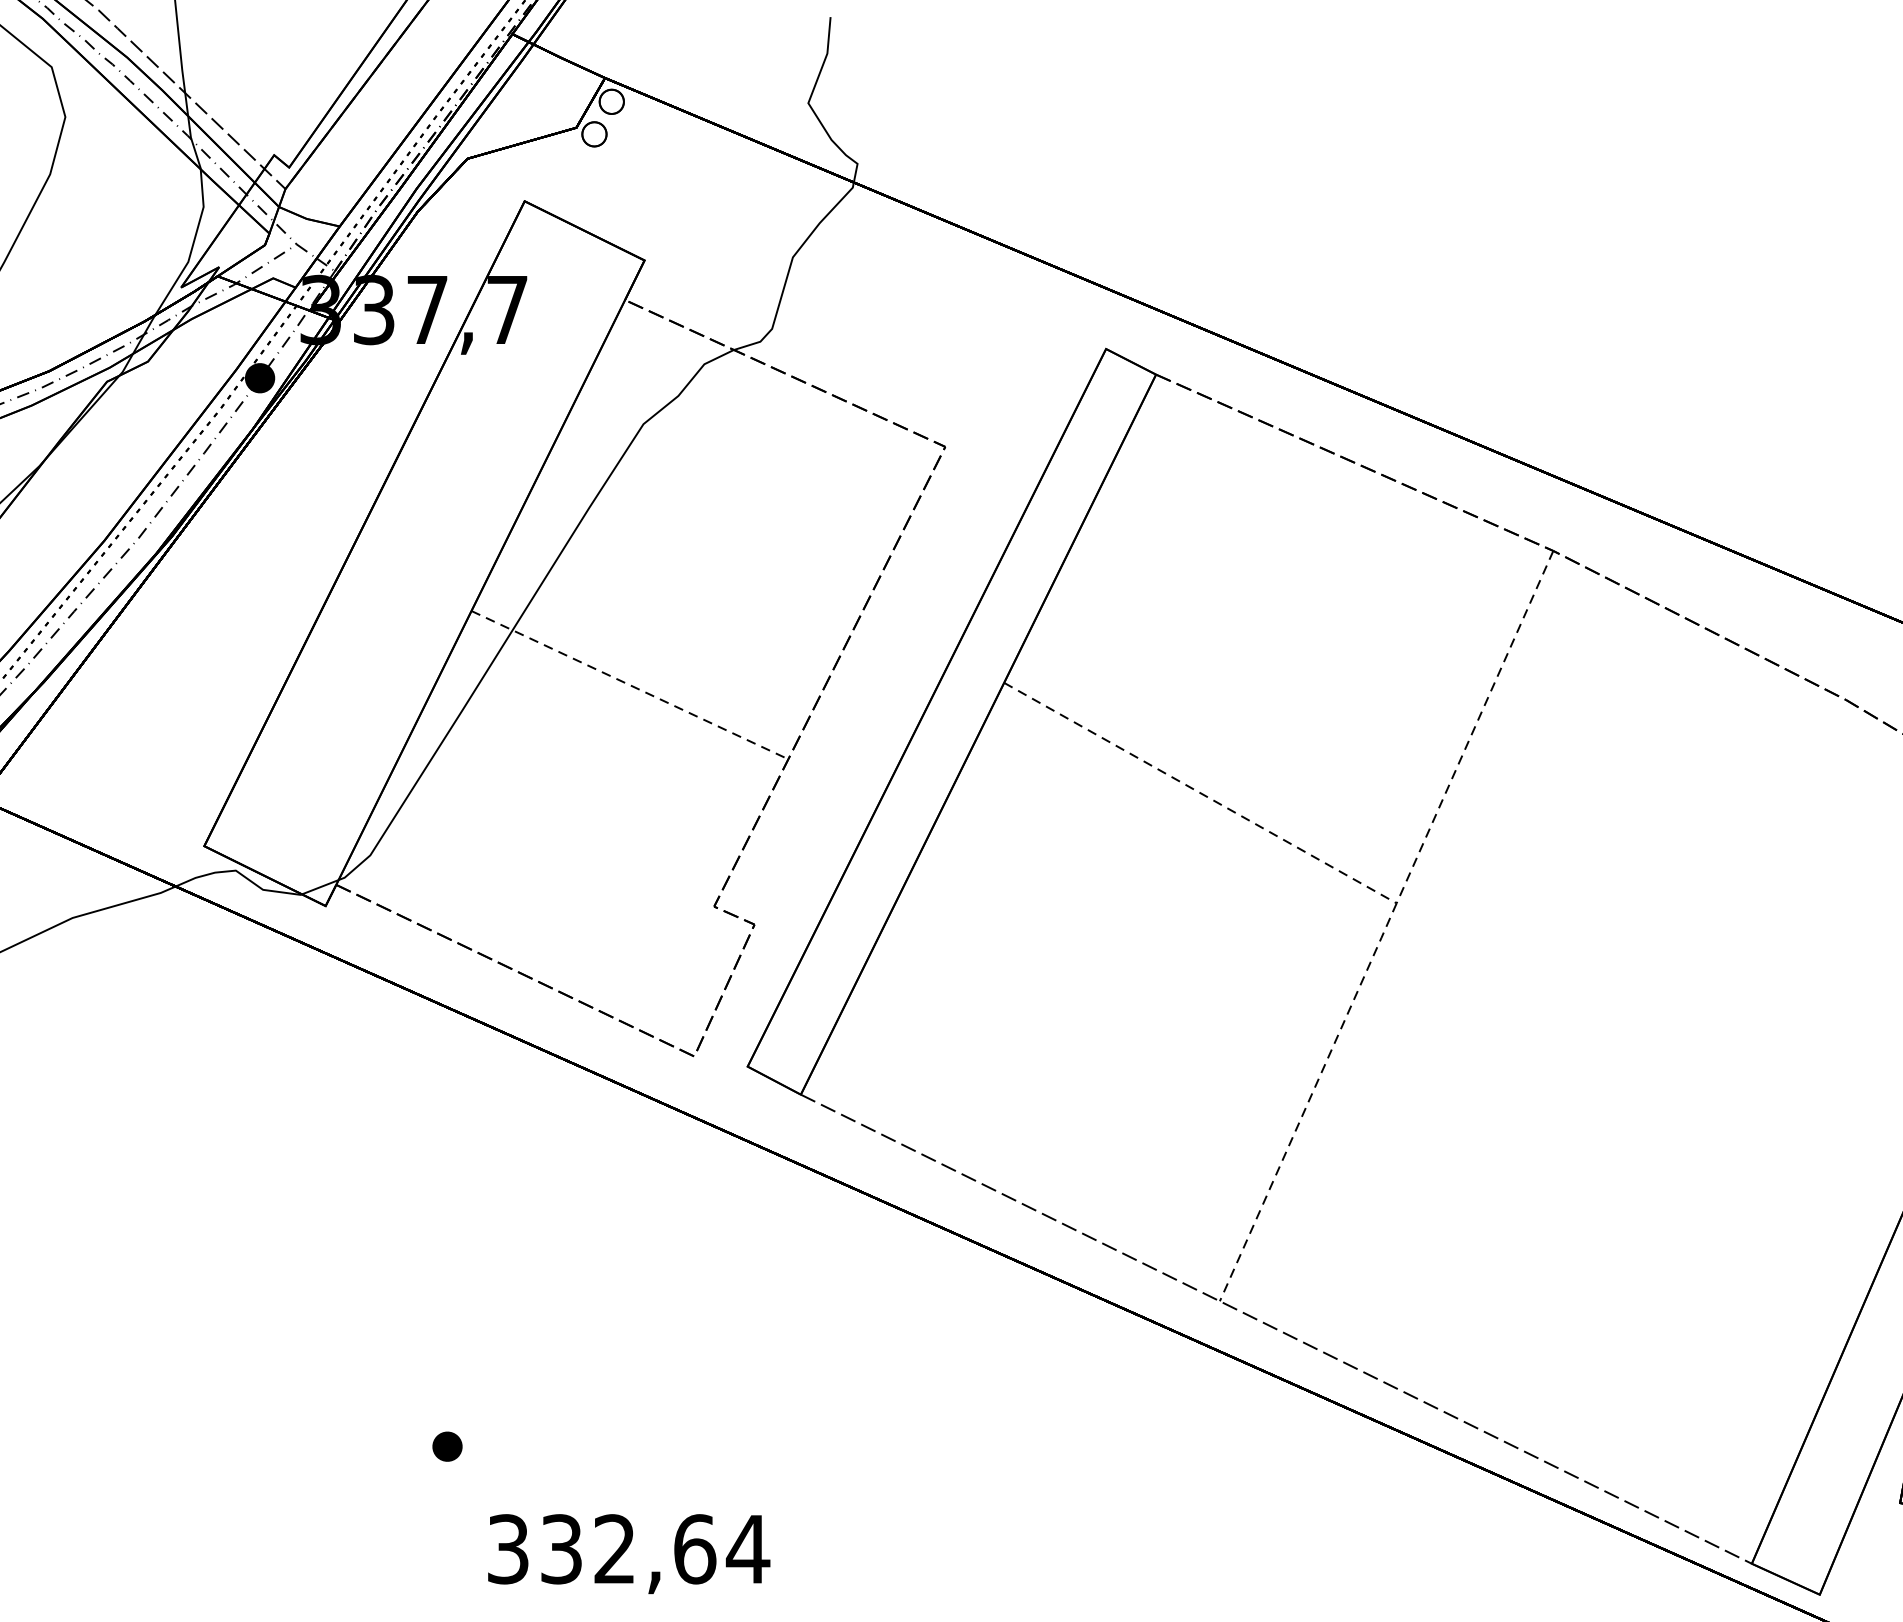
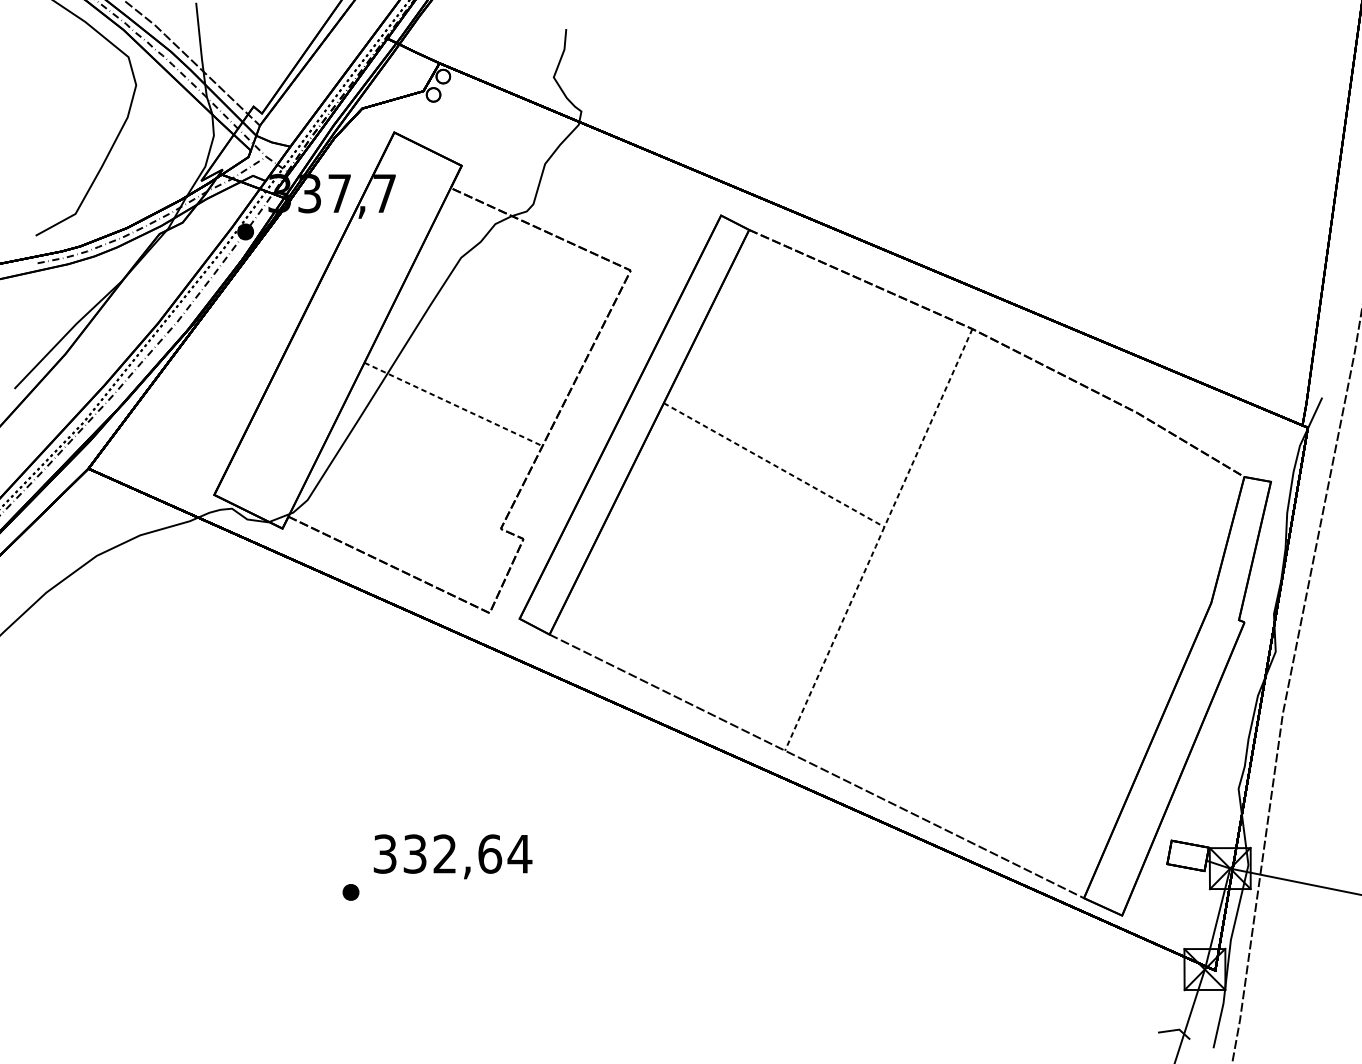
part: (446, 1446) -> (350, 892), moved
text: (628, 1553) -> (452, 856), moved

